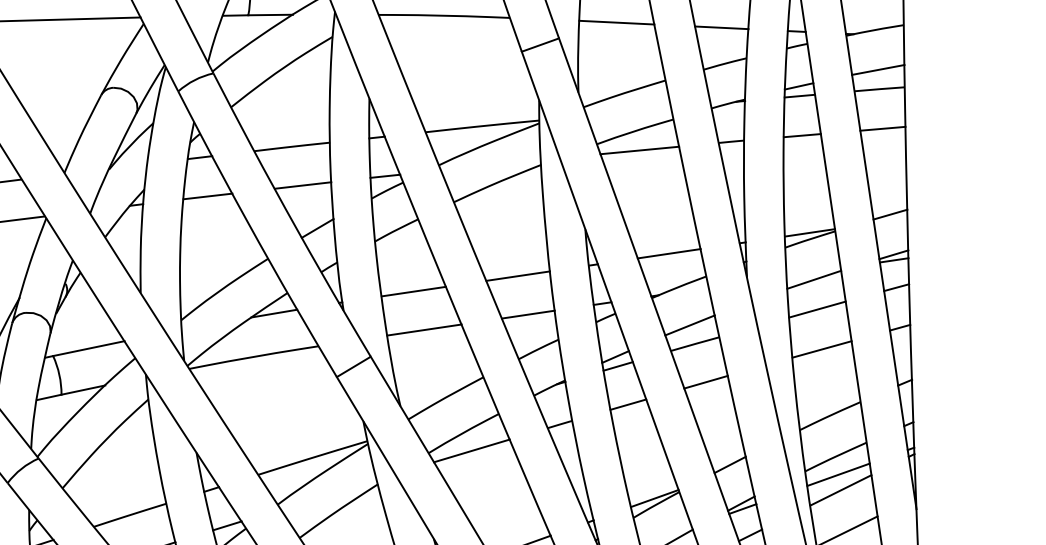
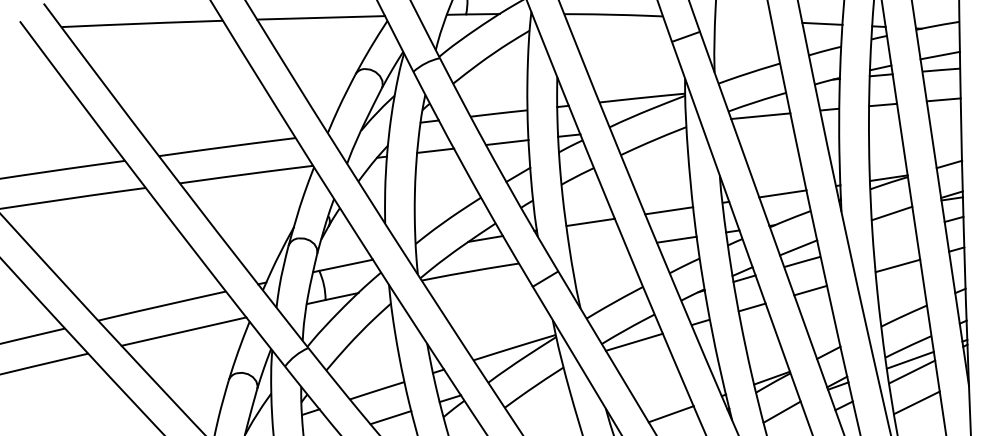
line: (616, 22) -> (743, 19), removed
line: (817, 308) -> (894, 235), removed
line: (424, 330) -> (598, 251), removed

